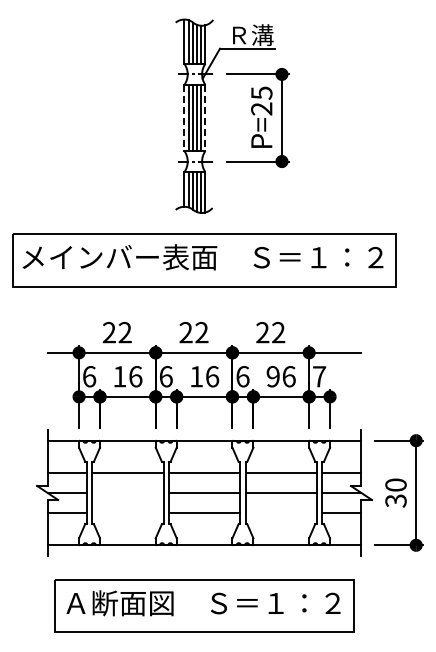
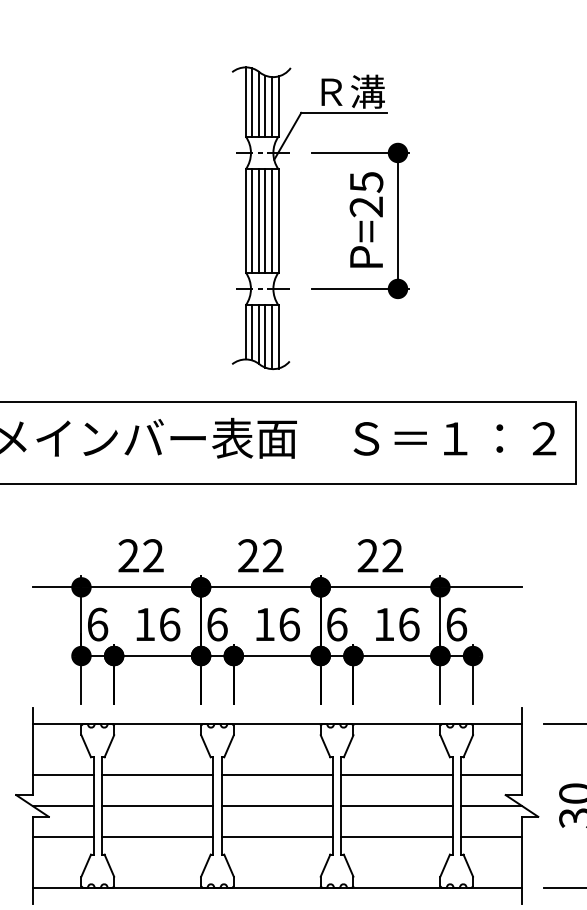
line: (184, 118) -> (245, 221), dashed -> solid
line: (205, 118) -> (278, 221), dashed -> solid
text: (272, 376) -> (383, 624), 96 -> 16
text: (319, 376) -> (456, 624), 7 -> 6
line: (127, 492) -> (157, 805), added
line: (127, 512) -> (157, 836), added
line: (281, 512) -> (397, 836), added

